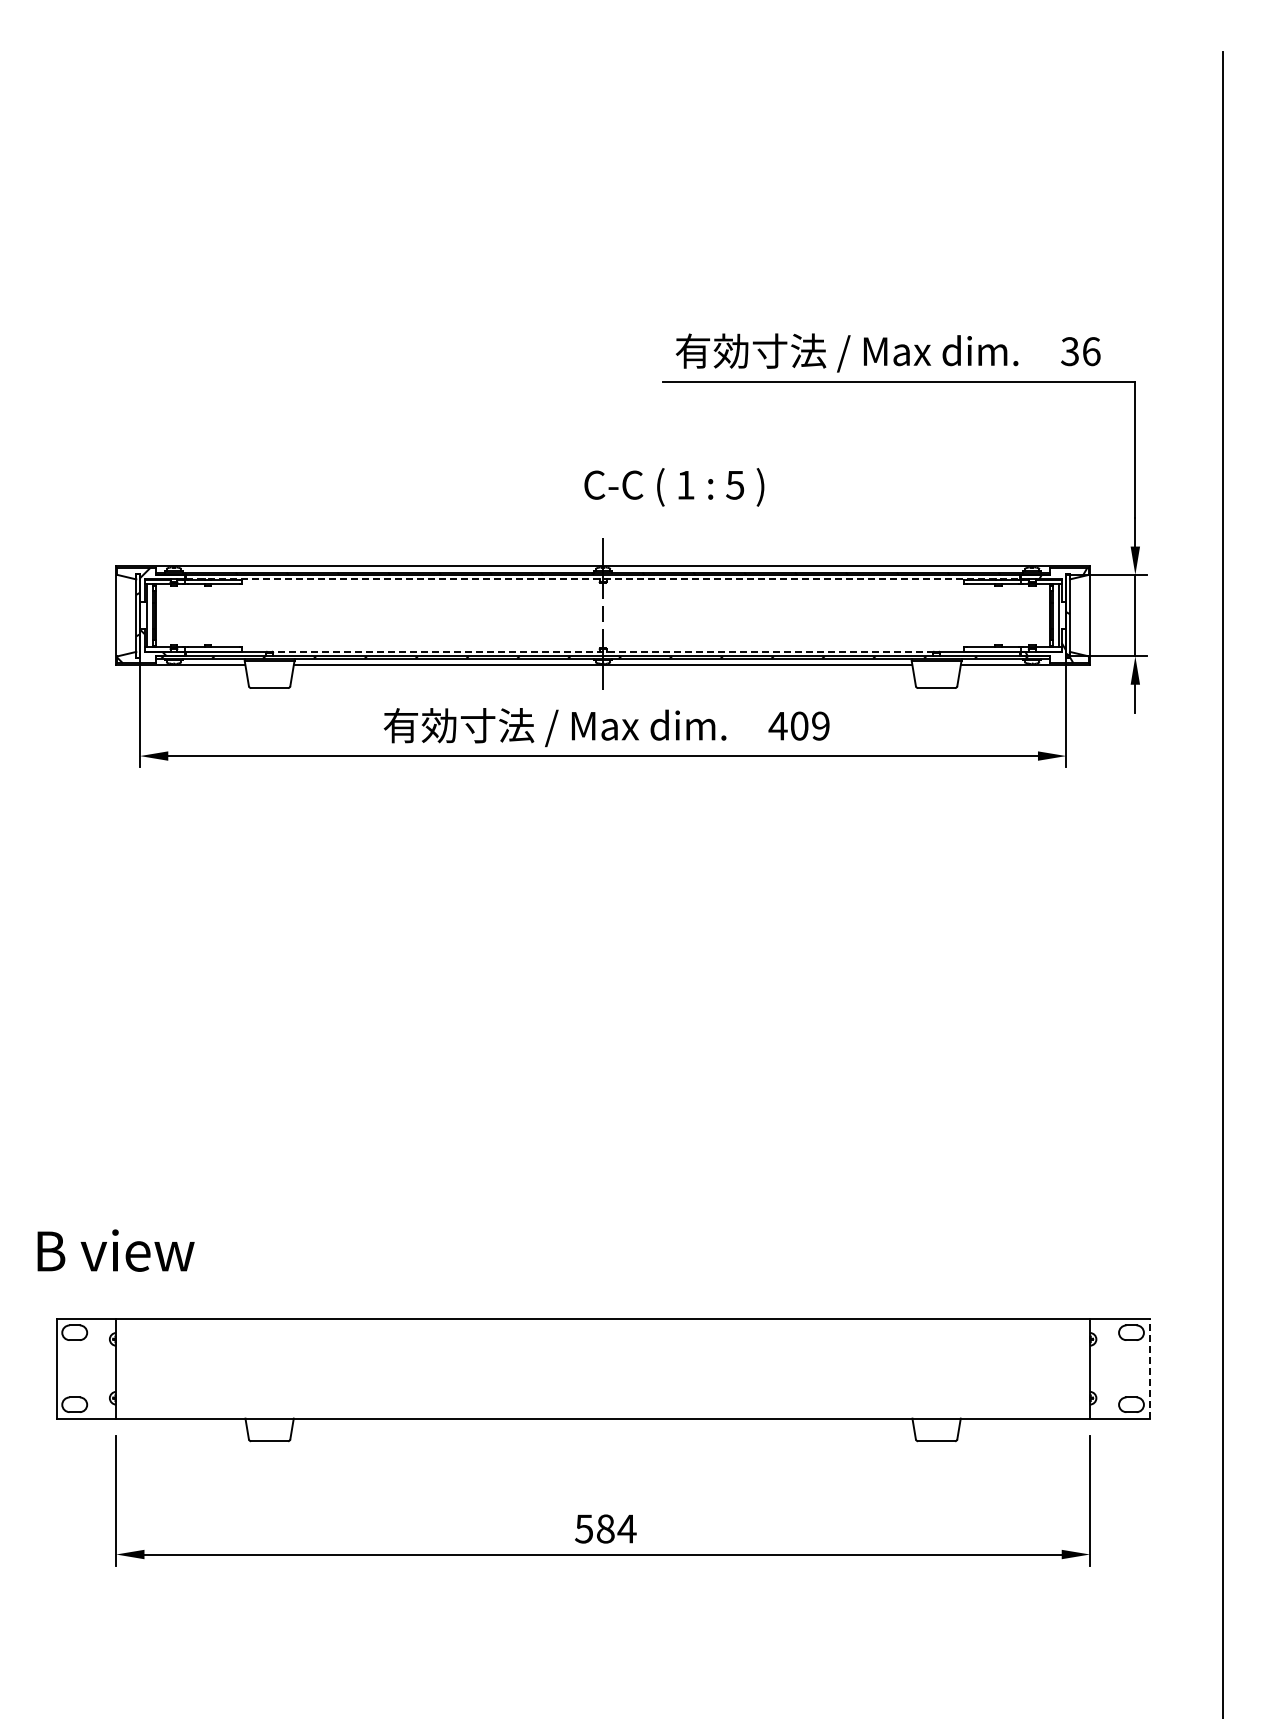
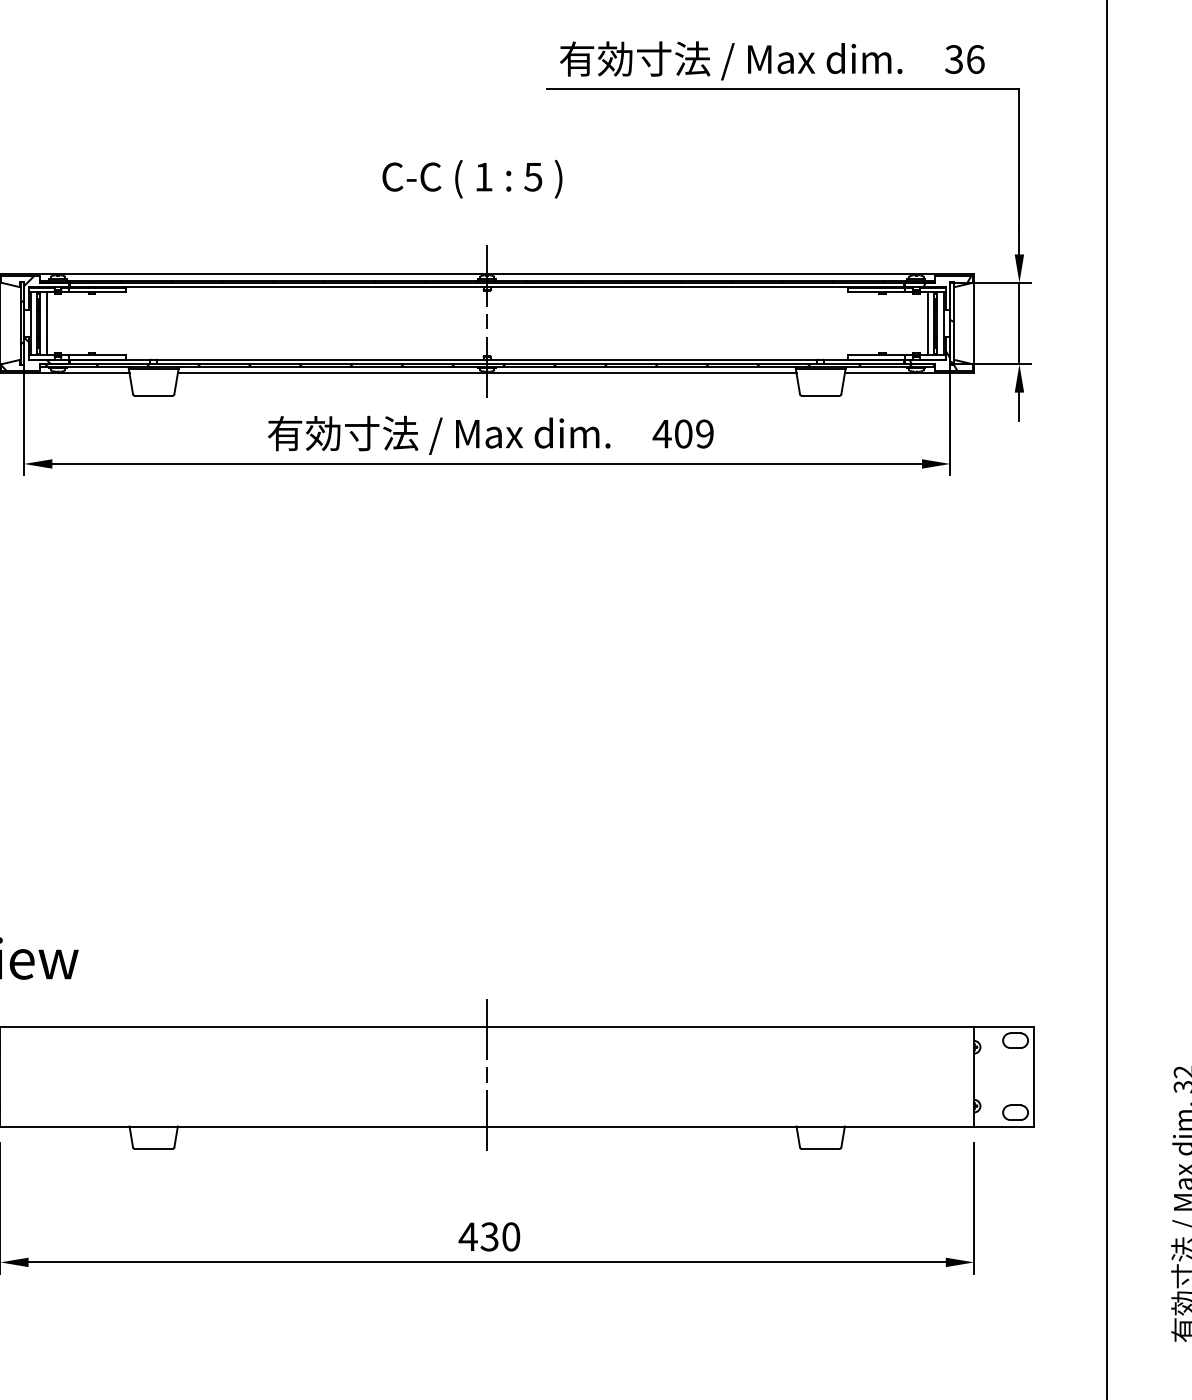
text: (674, 487) -> (472, 179), moved
line: (603, 579) -> (487, 287), dashed -> solid
line: (162, 615) -> (46, 323), added
line: (1043, 615) -> (927, 323), added
line: (603, 651) -> (487, 359), dashed -> solid
line: (603, 1368) -> (487, 1076), added
line: (1149, 1368) -> (1033, 1076), dashed -> solid
text: (605, 1528) -> (489, 1236), 584 -> 430

